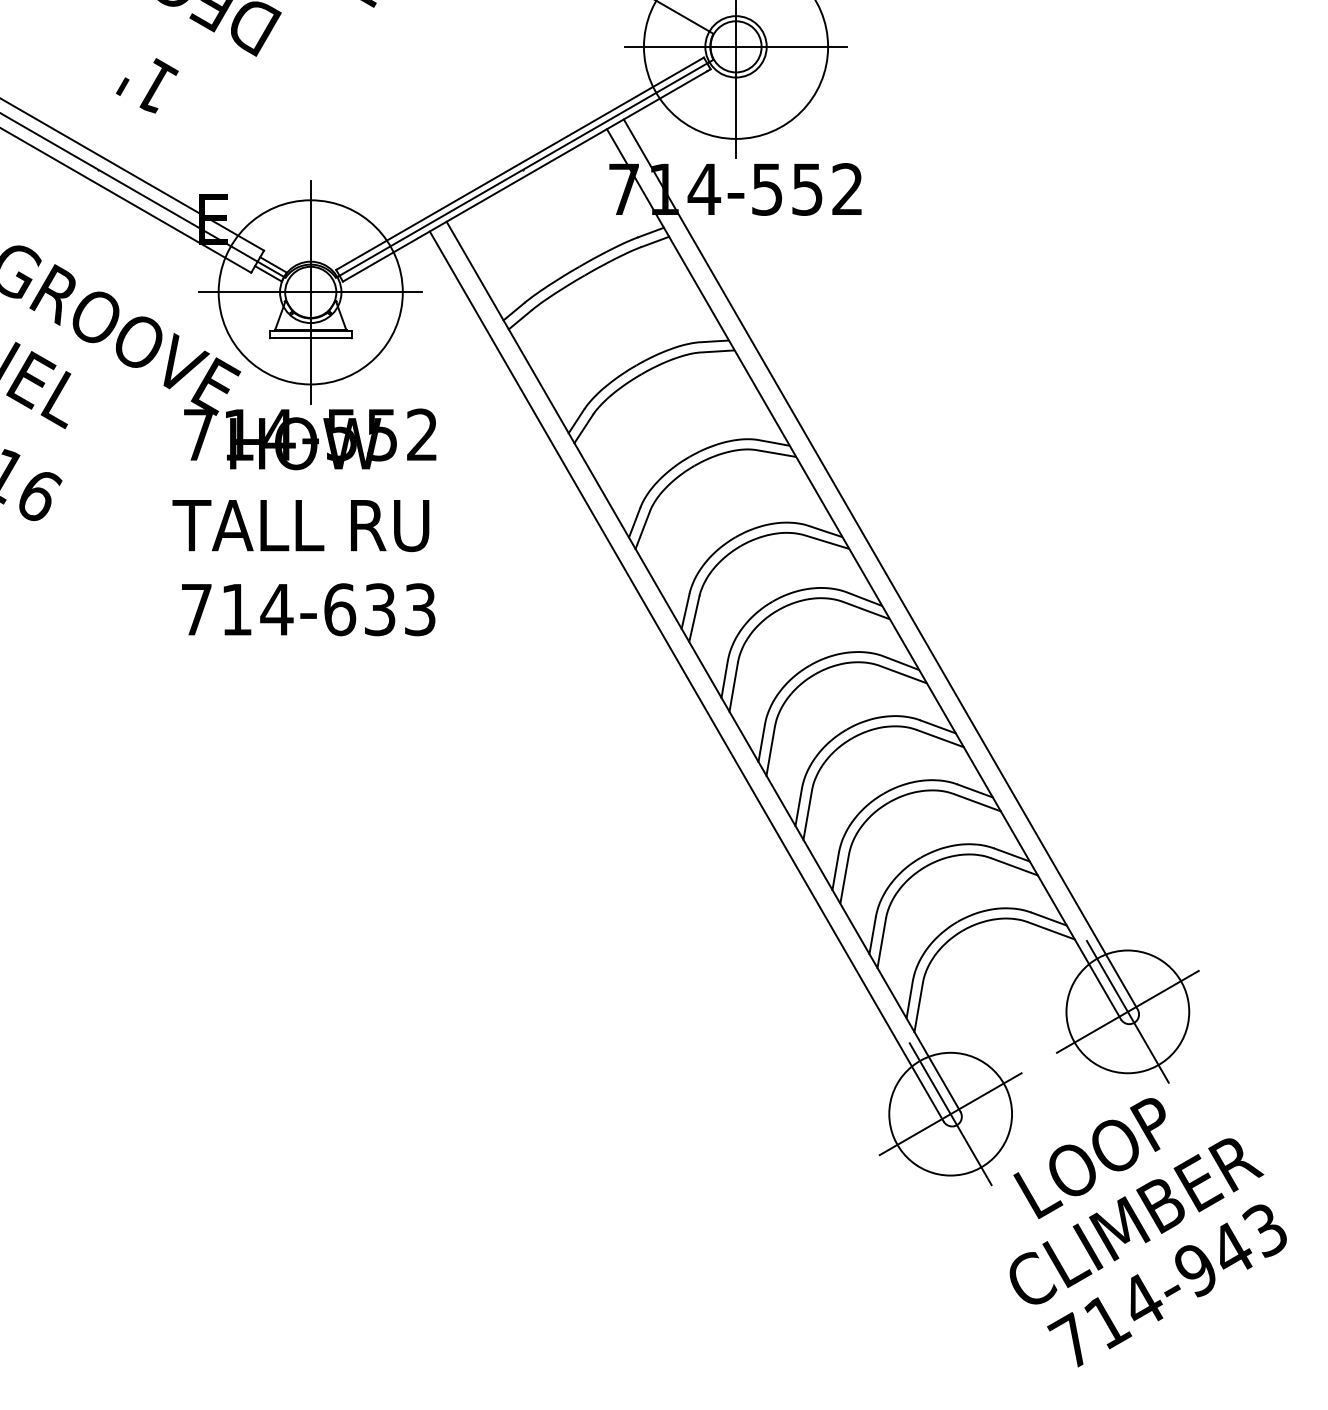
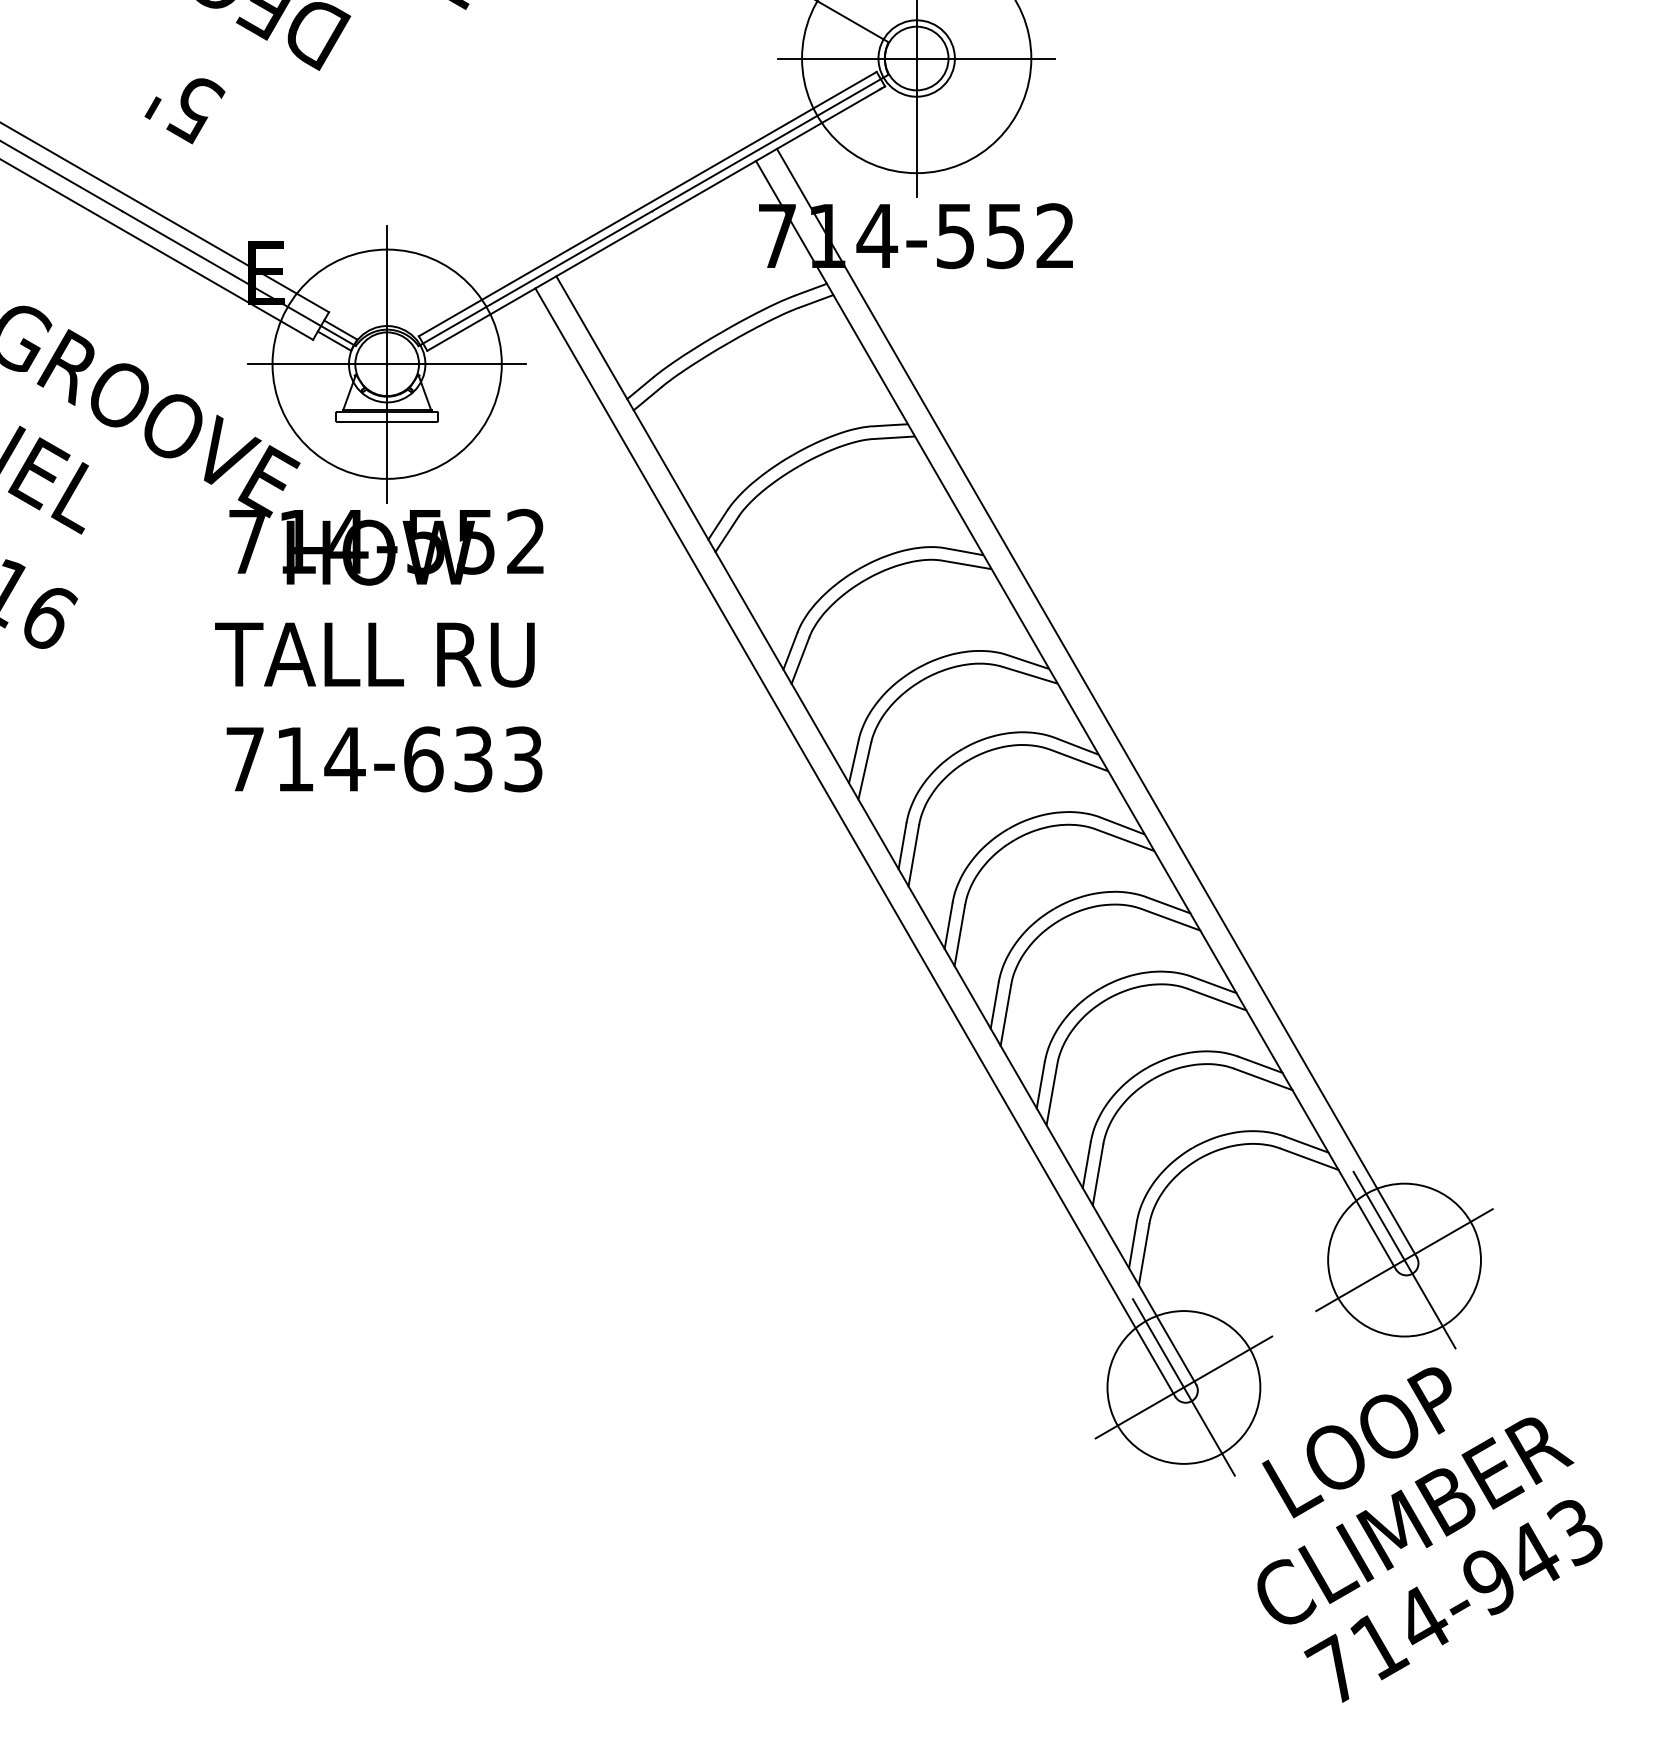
text: (156, 86) -> (195, 107), 1' -> 5'

